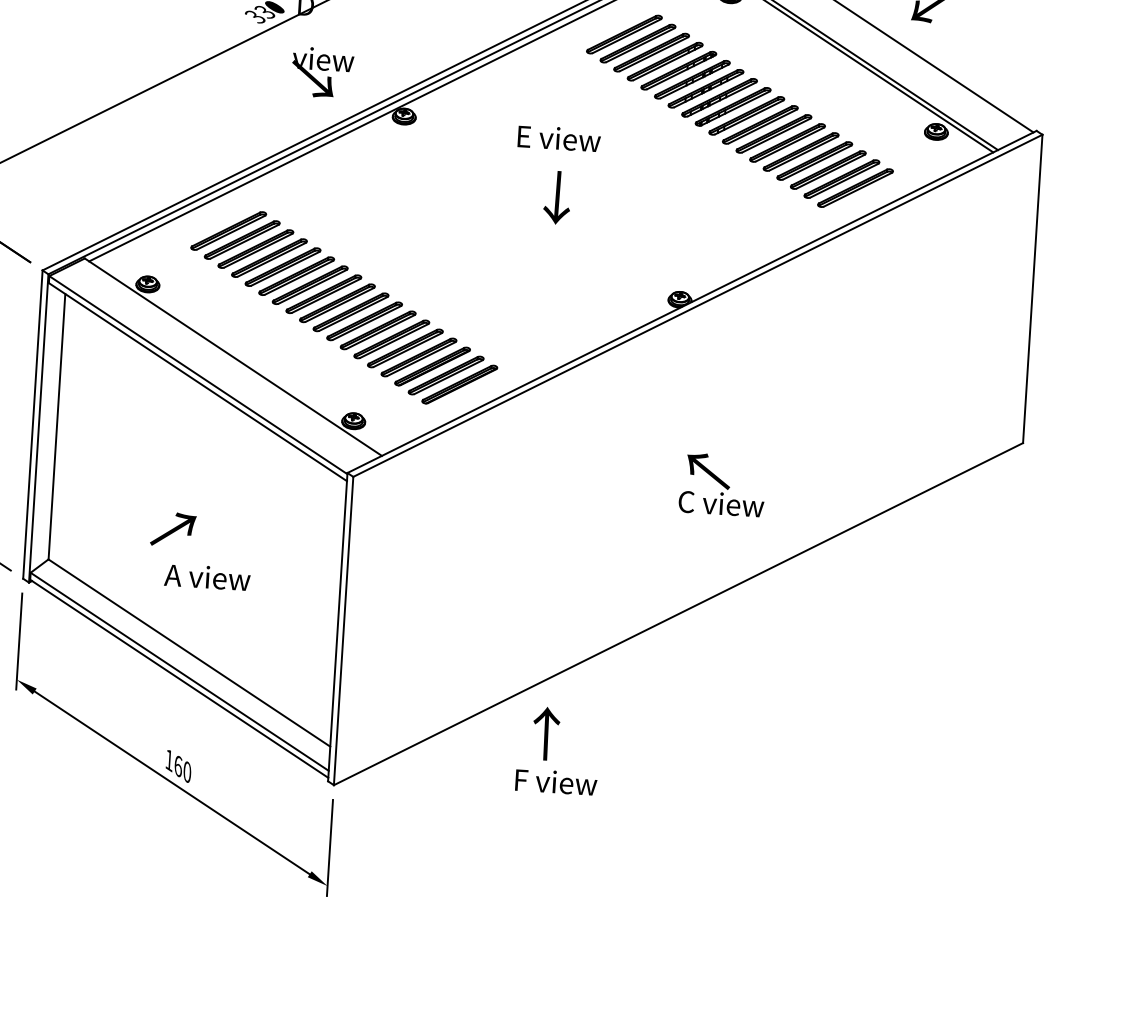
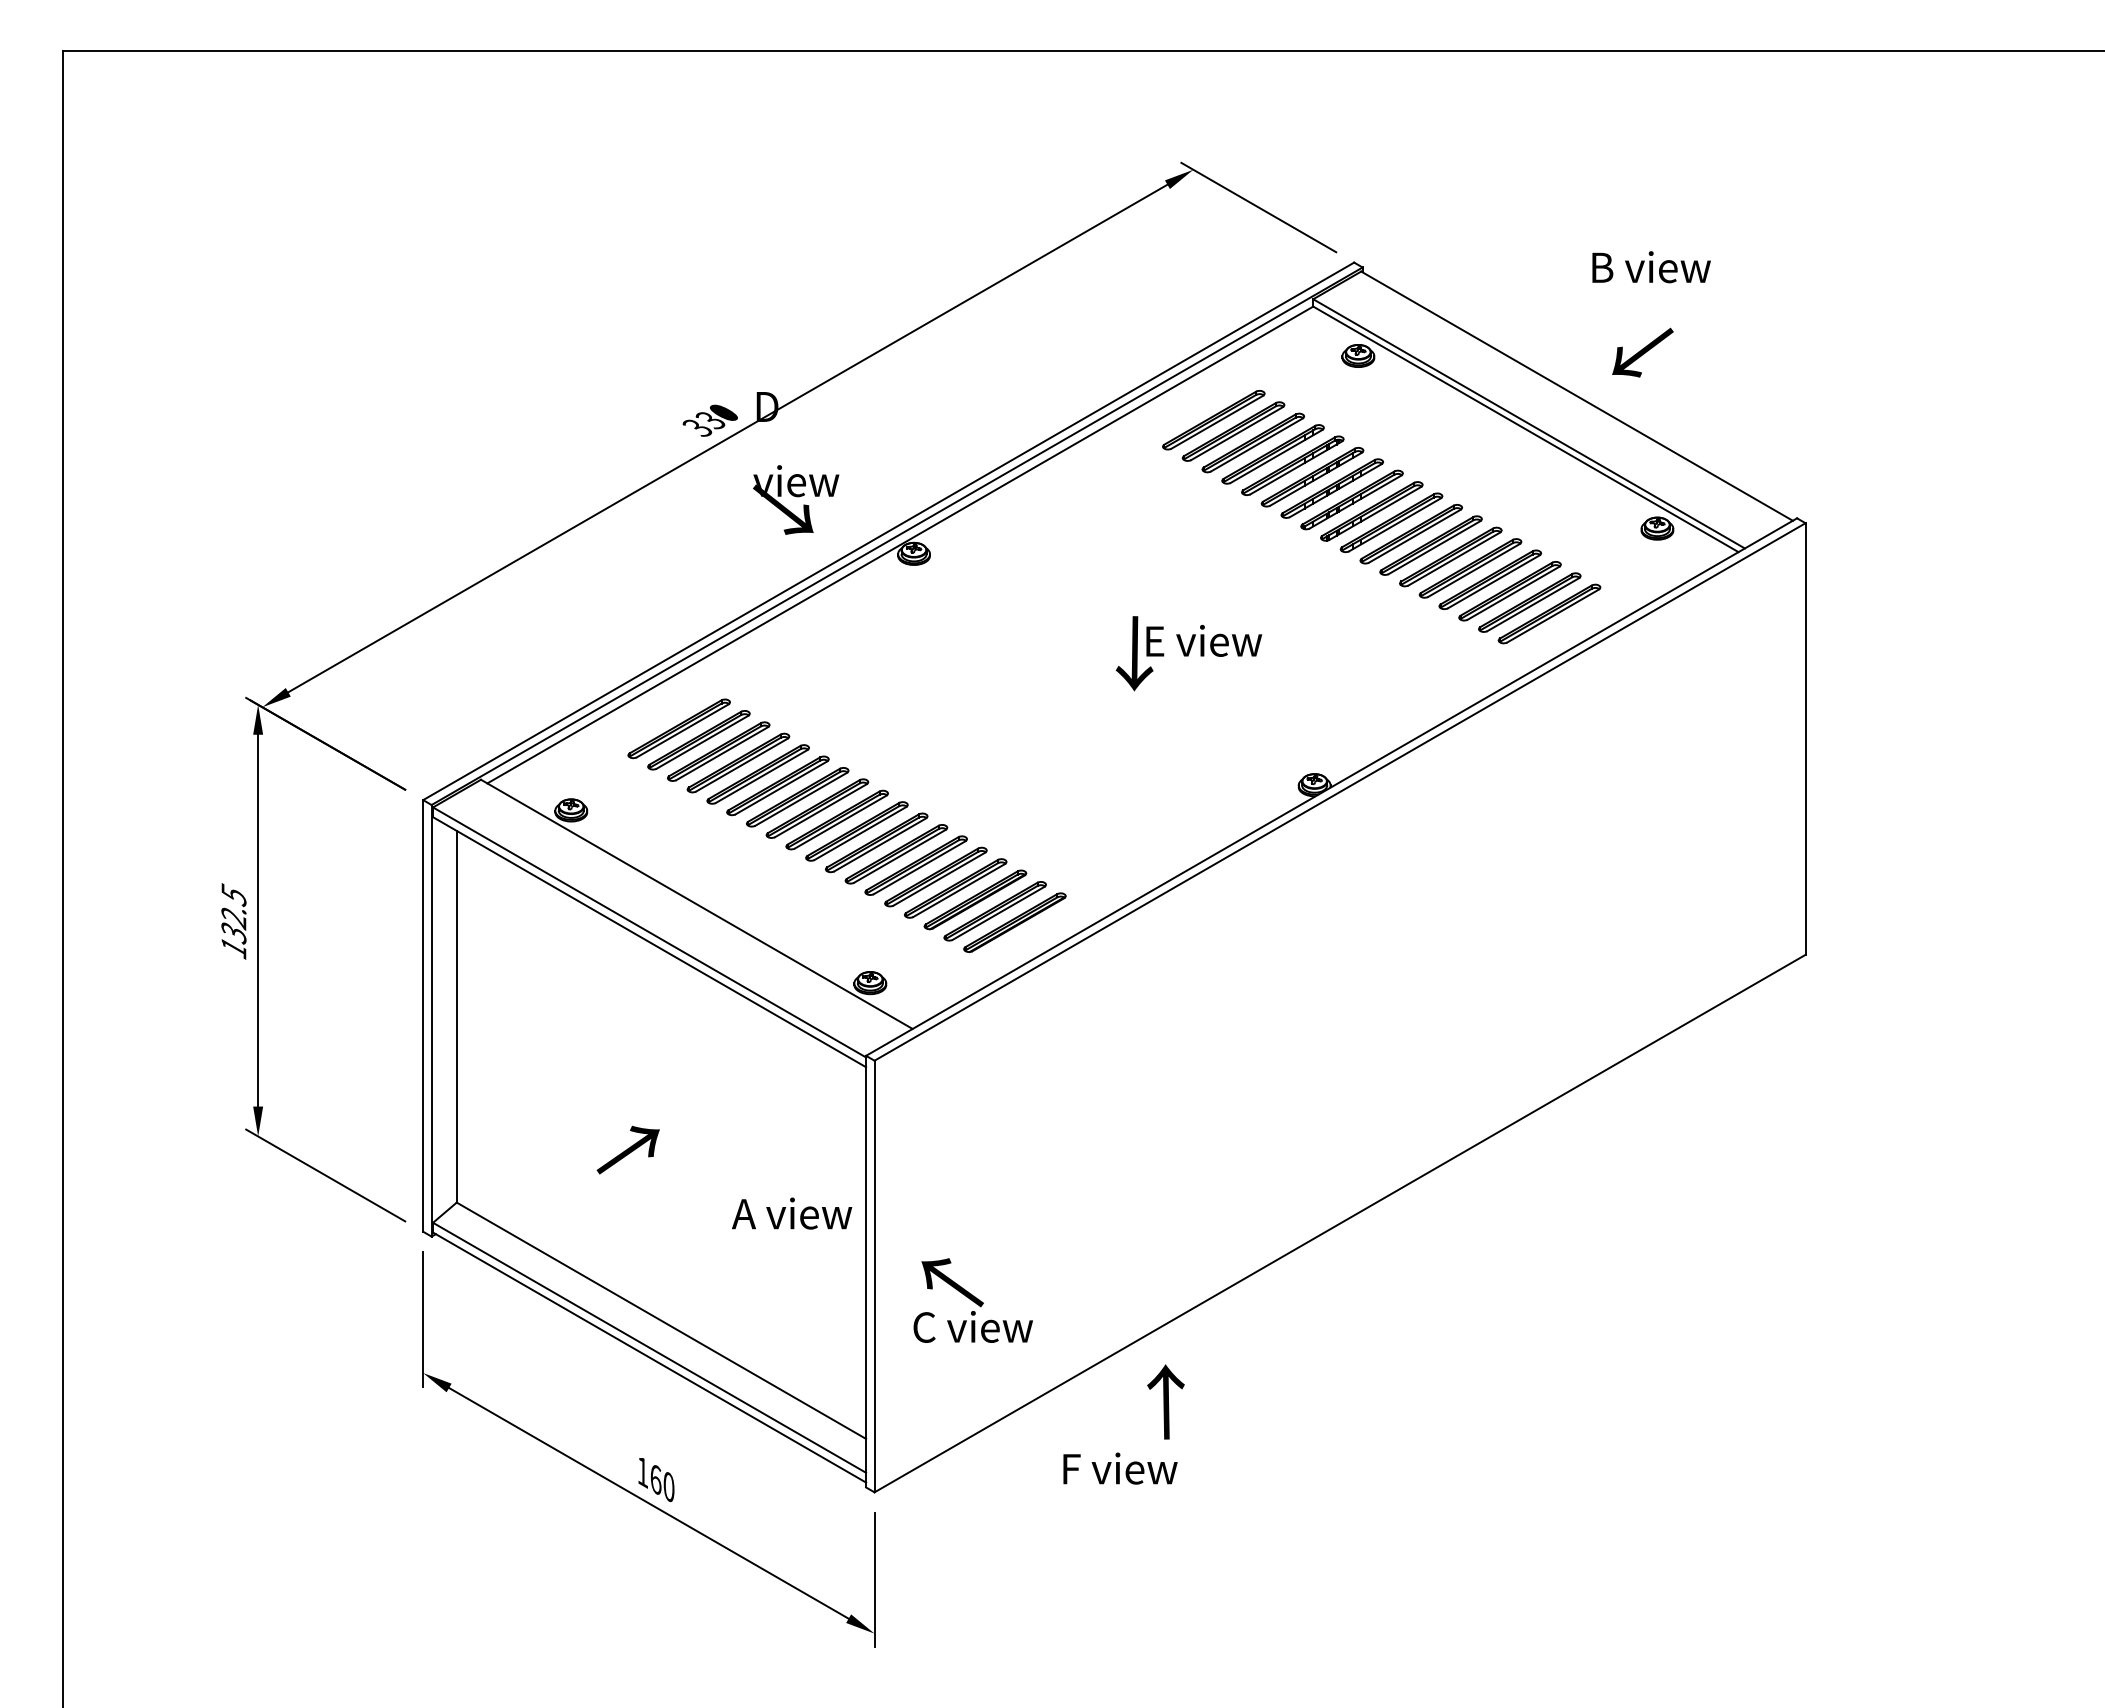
text: (559, 138) -> (1204, 640), moved
text: (722, 484) -> (972, 1300), moved
text: (207, 577) -> (792, 1213), moved
text: (556, 782) -> (1120, 1468), moved

